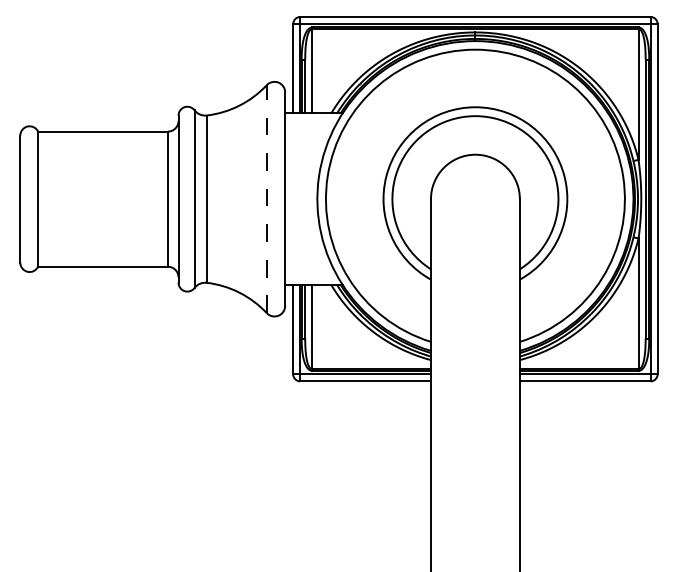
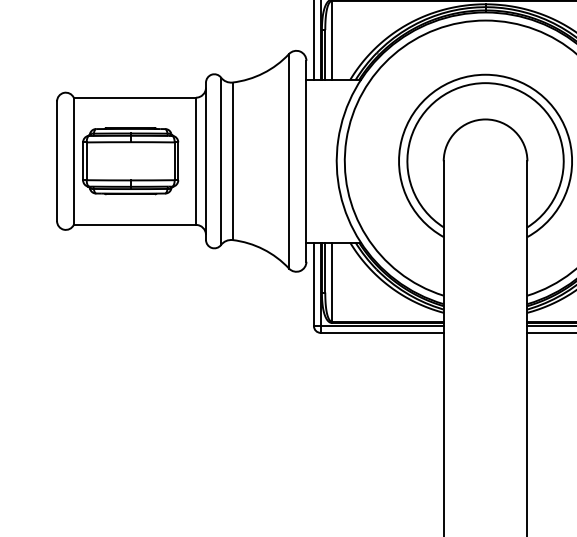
part: (98, 199) -> (130, 161), added
line: (266, 199) -> (288, 161), dashed -> solid

